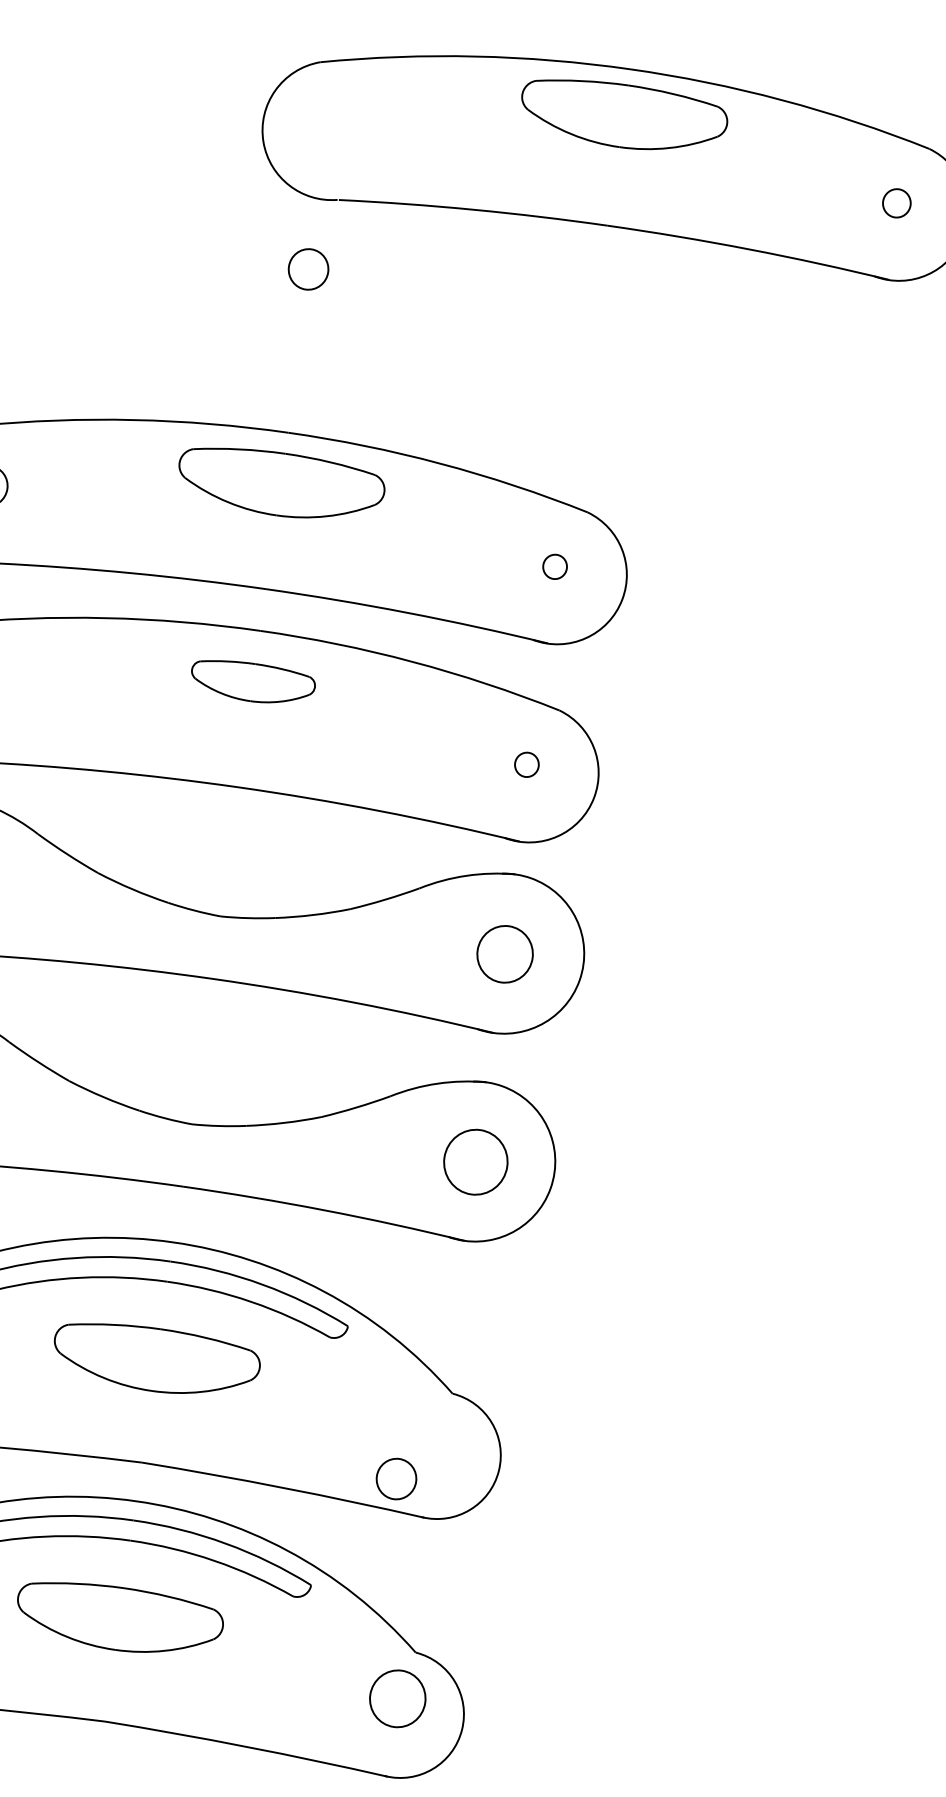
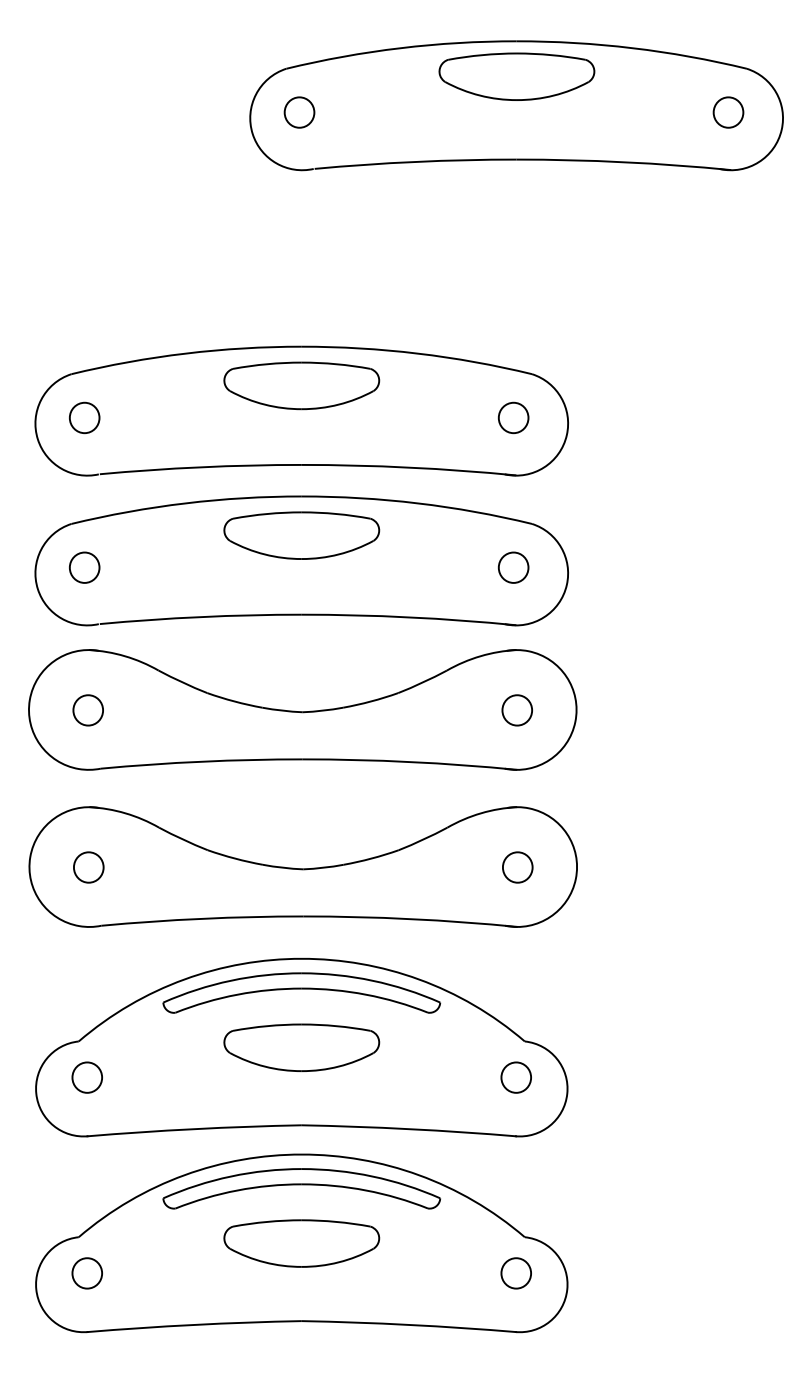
part: (896, 203) -> (728, 112), size x1.43
part: (308, 269) -> (299, 112), moved
part: (555, 566) -> (513, 417), size x1.67
part: (252, 682) -> (301, 535), size x1.67
part: (526, 764) -> (513, 567), size x1.67
part: (503, 954) -> (516, 710), size x0.71
part: (475, 1162) -> (517, 867), size x0.62
part: (395, 1478) -> (515, 1077), moved
part: (396, 1698) -> (515, 1273), size x0.71

